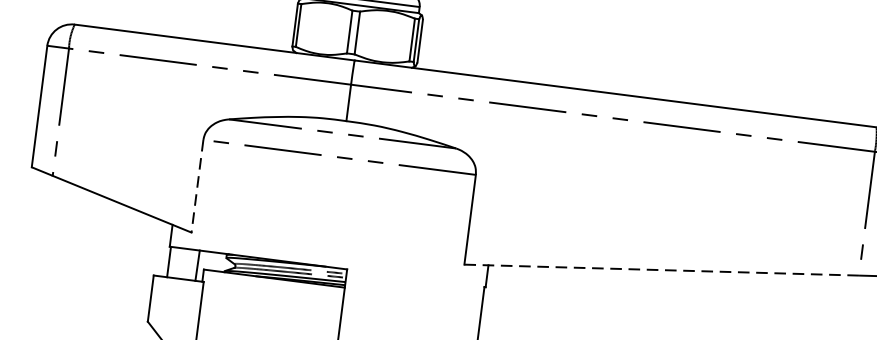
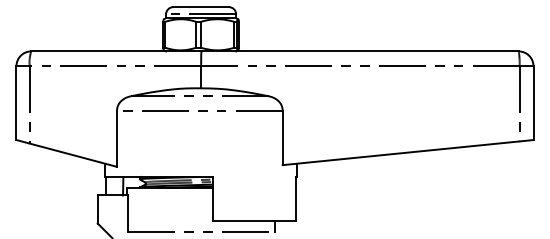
line: (198, 187) -> (117, 139), dashed -> solid
line: (662, 270) -> (401, 153), dashed -> solid

